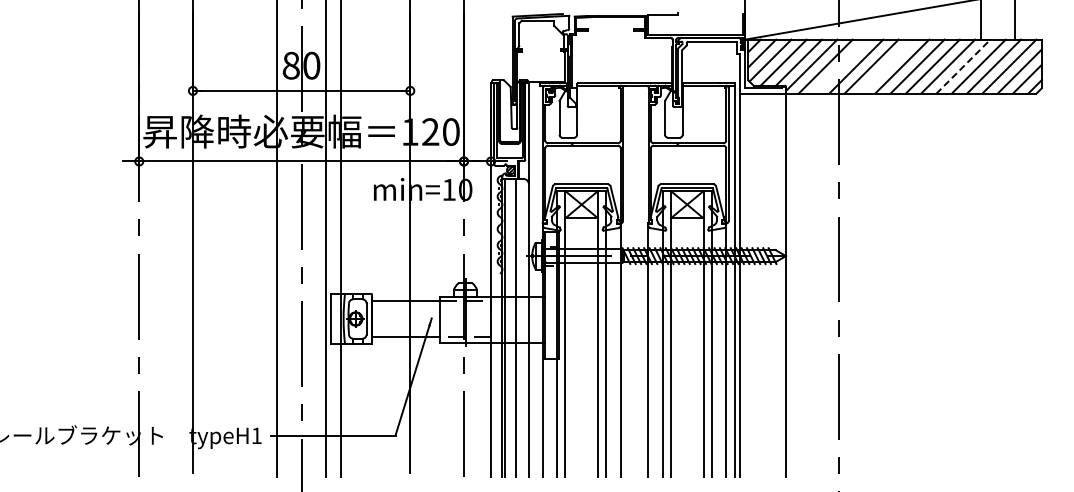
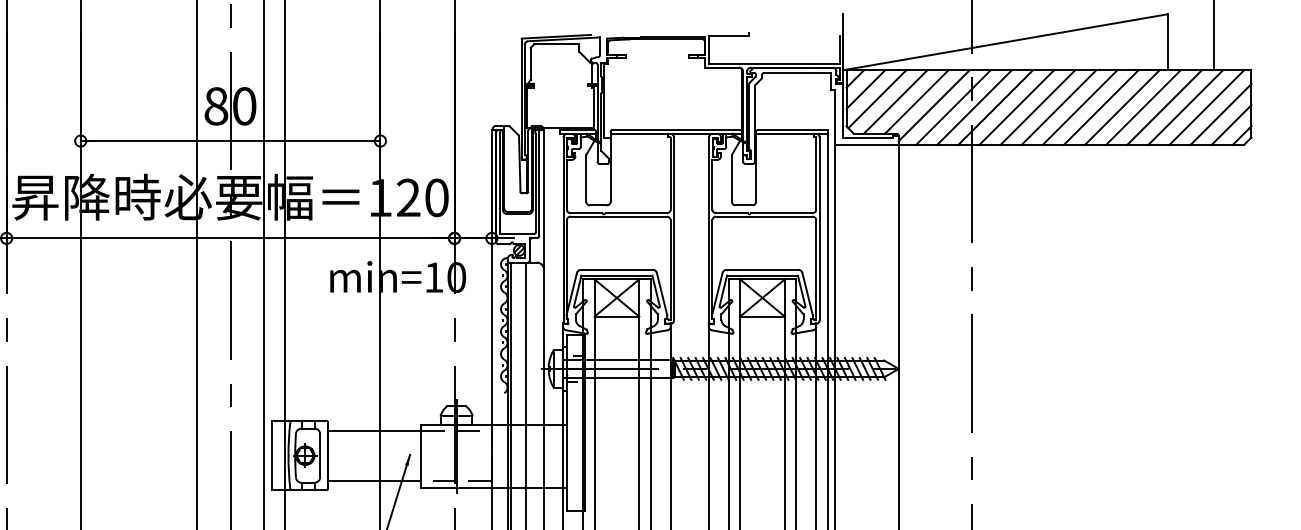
line: (840, 66) -> (973, 107), added
line: (886, 66) -> (1037, 107), added
line: (963, 66) -> (1143, 107), dashed -> solid

